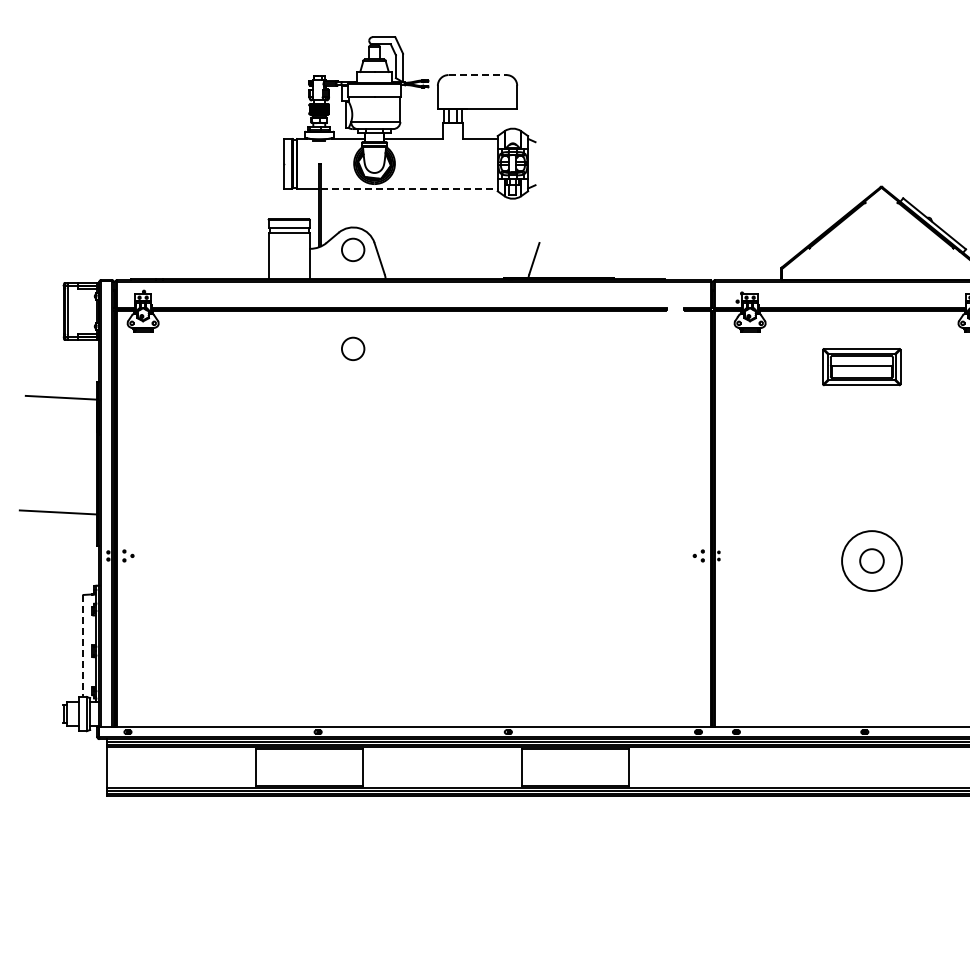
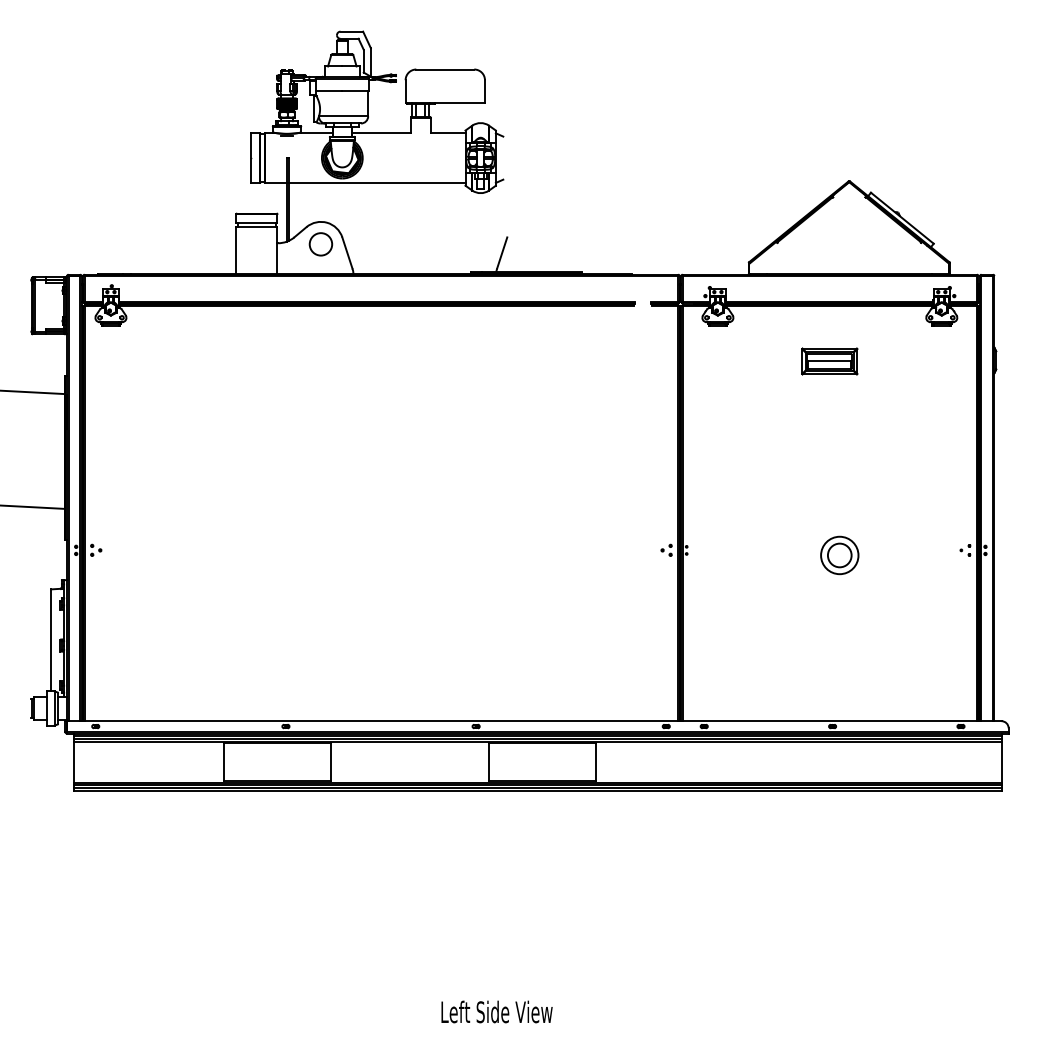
line: (477, 75) -> (445, 69), dashed -> solid
line: (409, 189) -> (377, 183), dashed -> solid
circle: (352, 349) -> (320, 343), removed
part: (861, 367) -> (829, 361), size x0.71
circle: (871, 561) -> (839, 555), size x0.62
line: (83, 646) -> (51, 640), dashed -> solid

